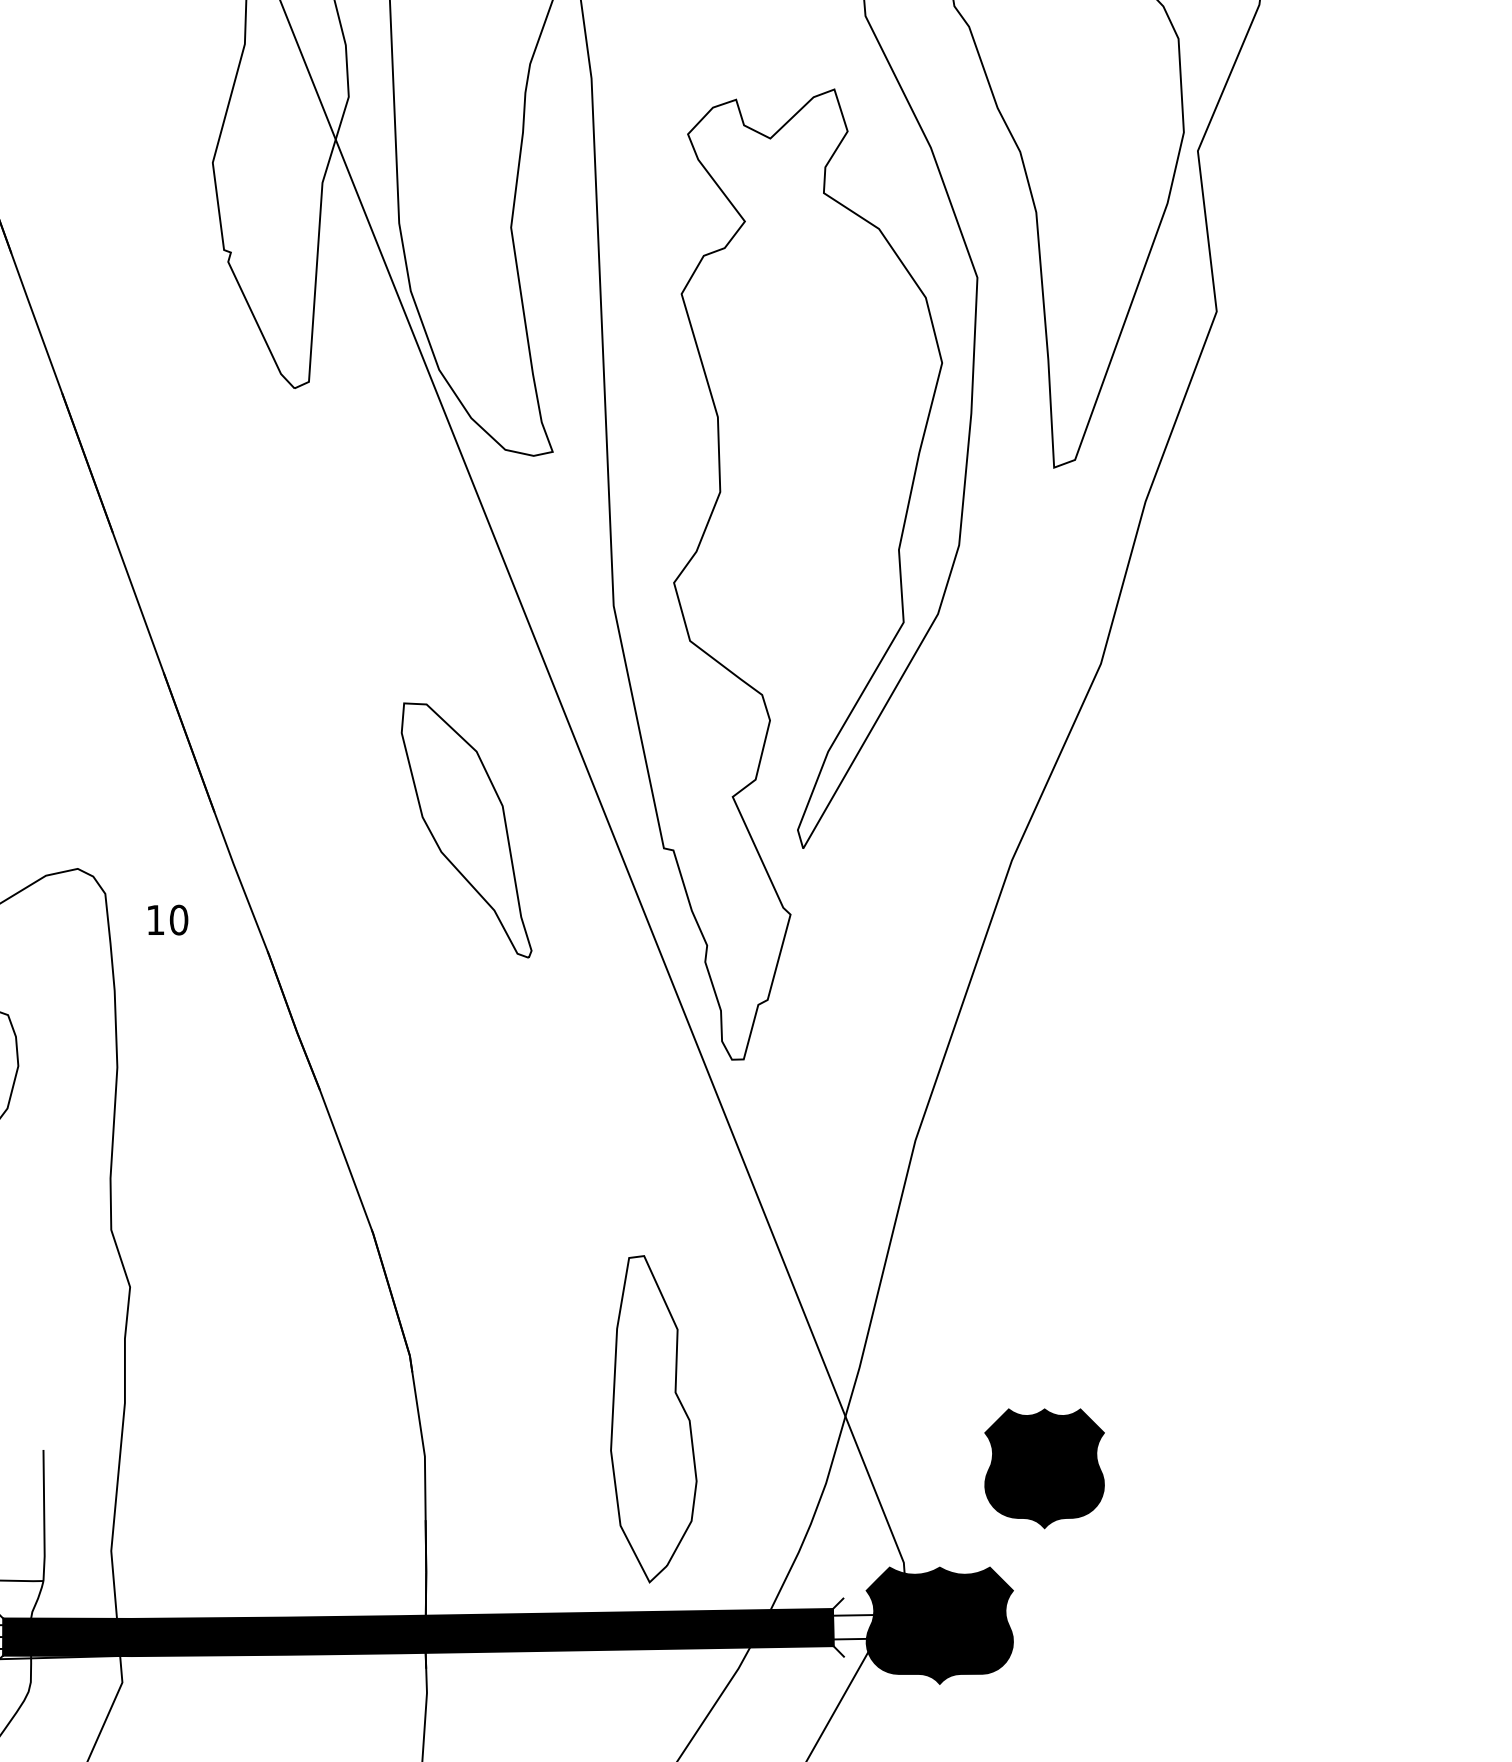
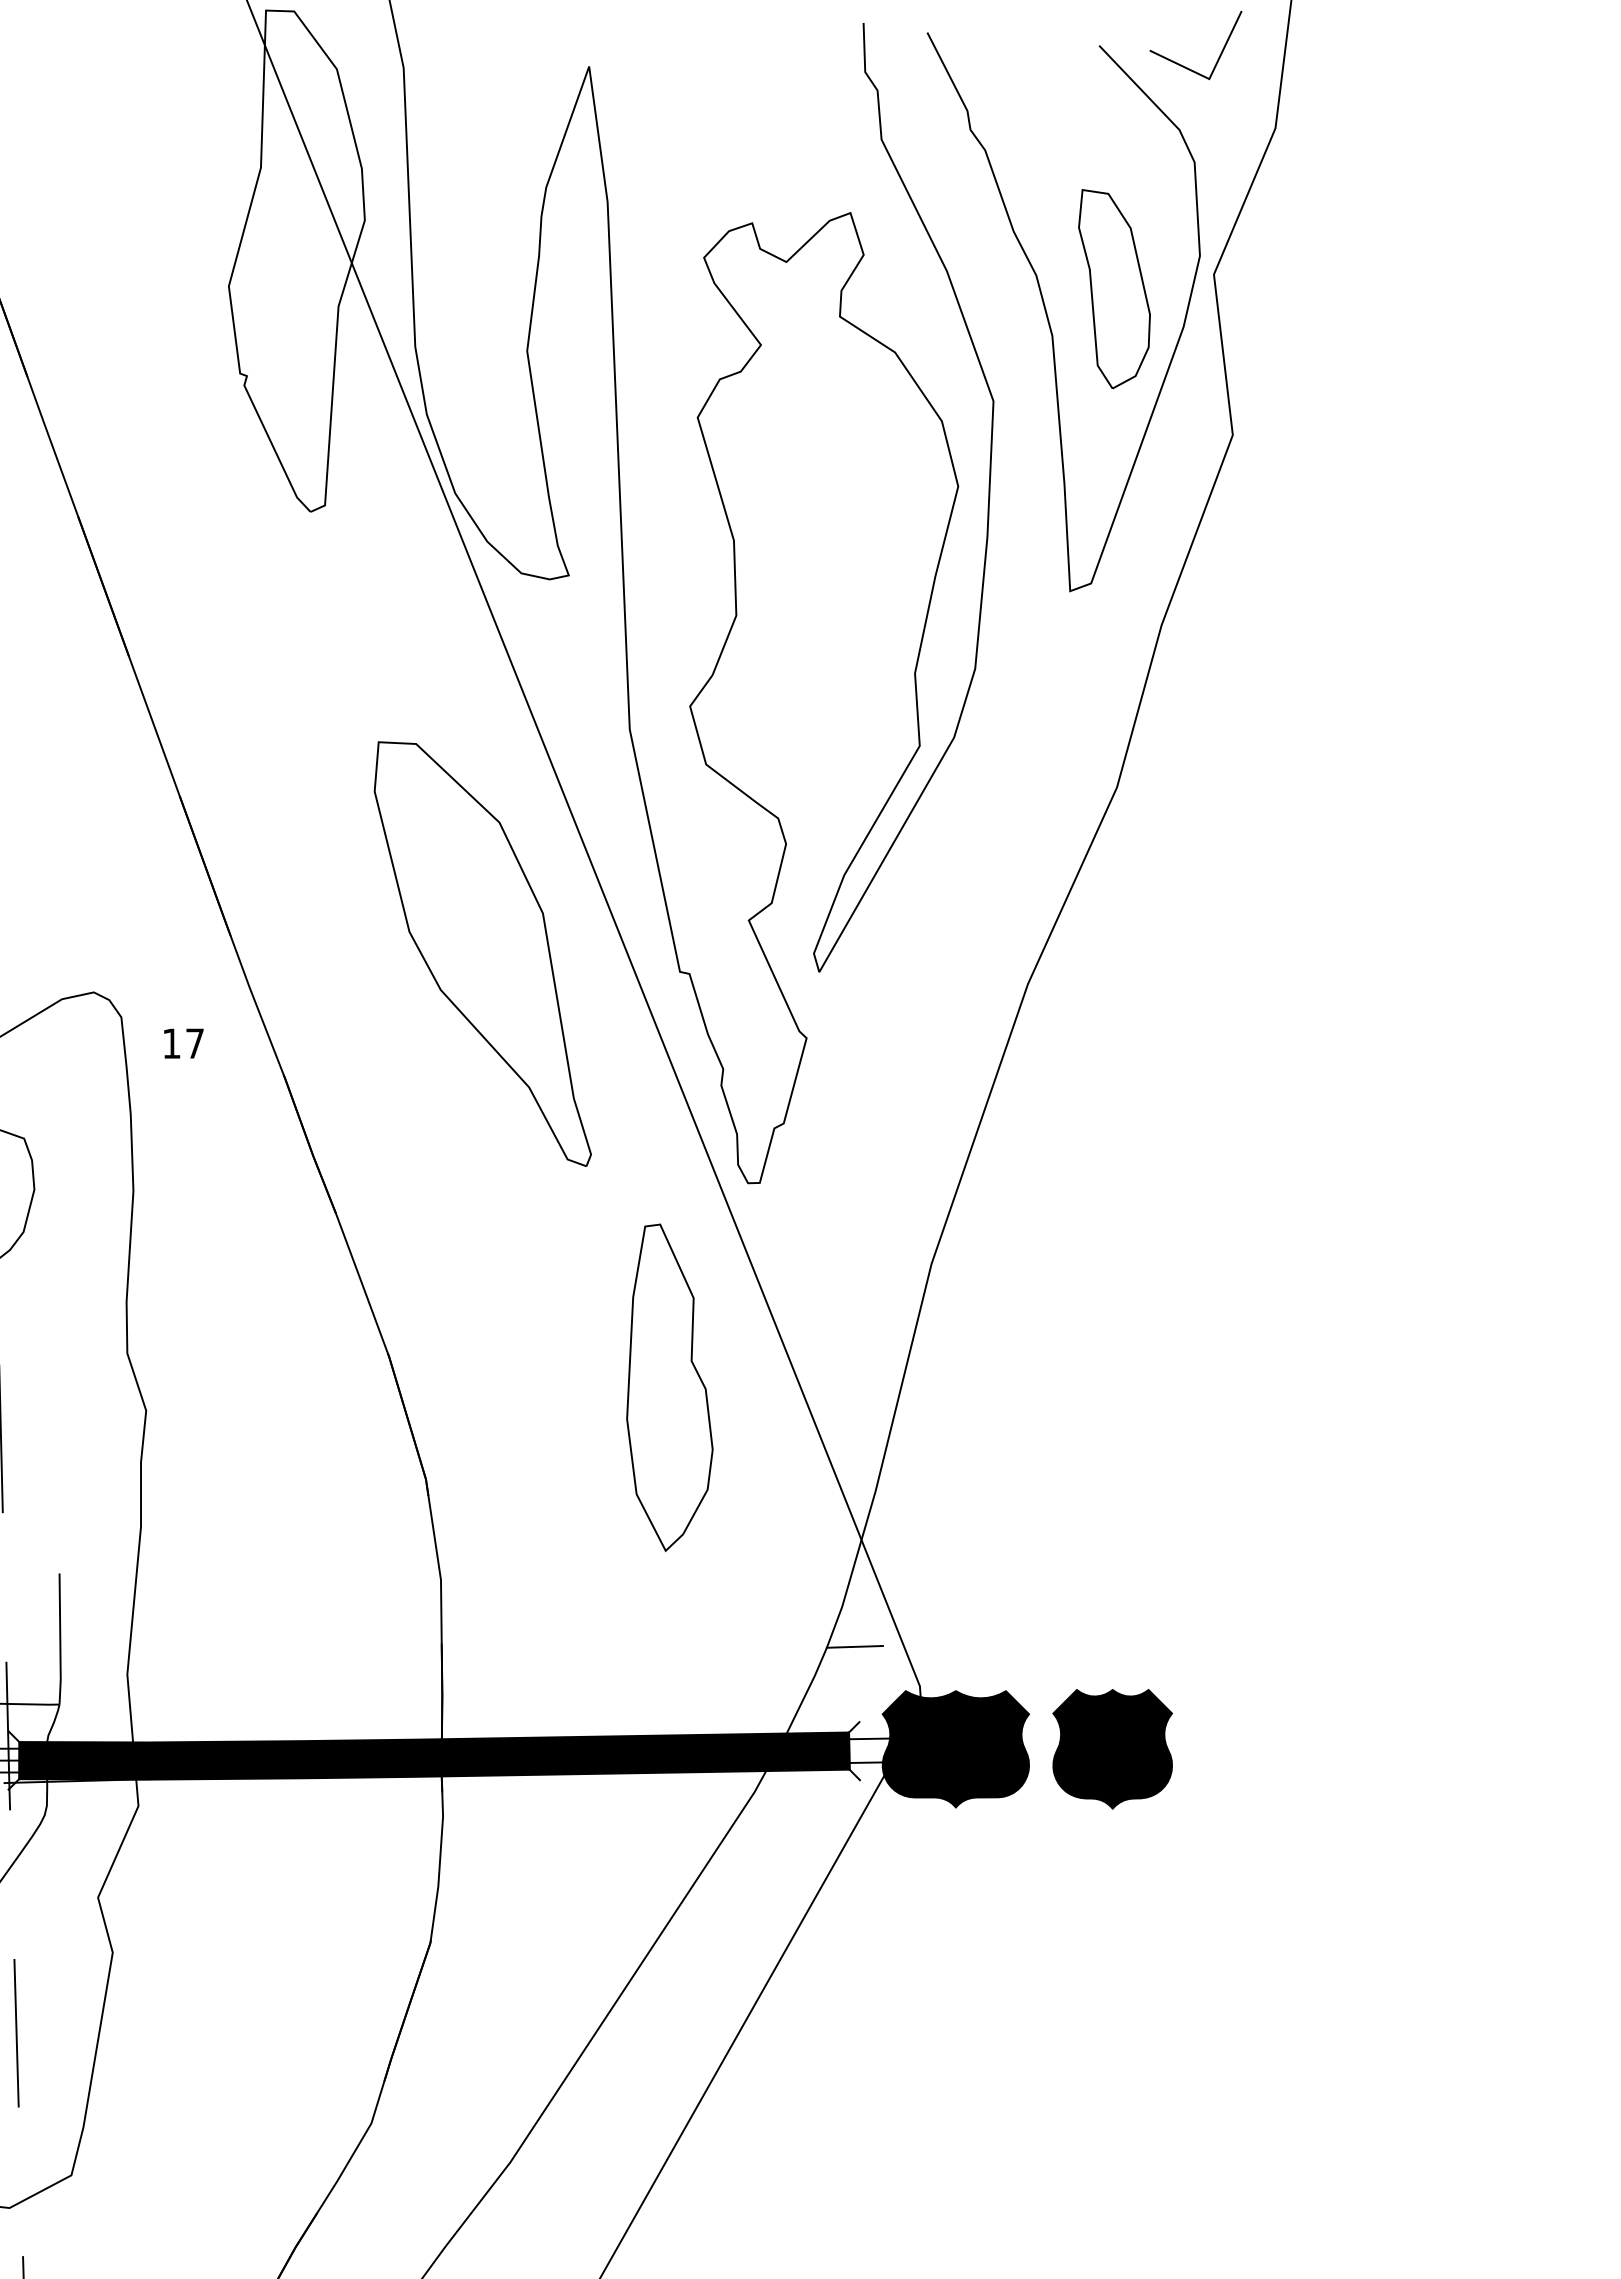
part: (1098, 165) -> (1114, 289), added
part: (466, 829) -> (482, 953), size x1.67
text: (179, 919) -> (195, 1043), 10 -> 17
part: (653, 1418) -> (669, 1387), moved
part: (1044, 1468) -> (1112, 1749), moved
line: (838, 1522) -> (854, 1646), added

